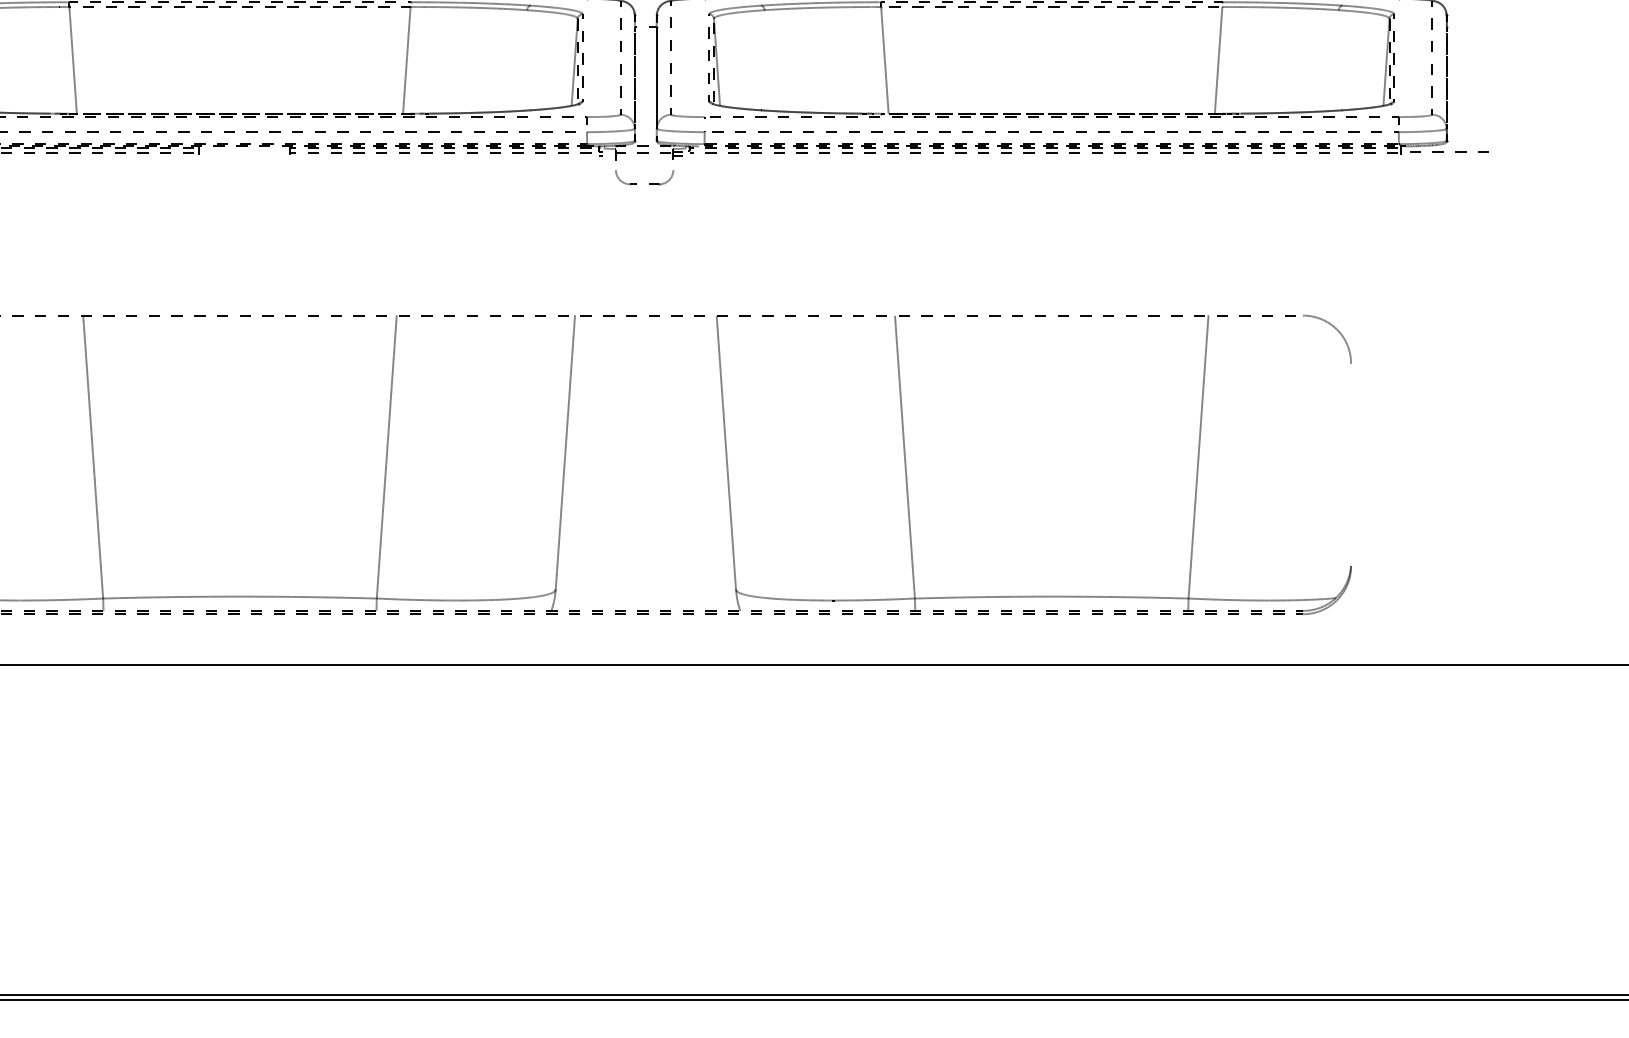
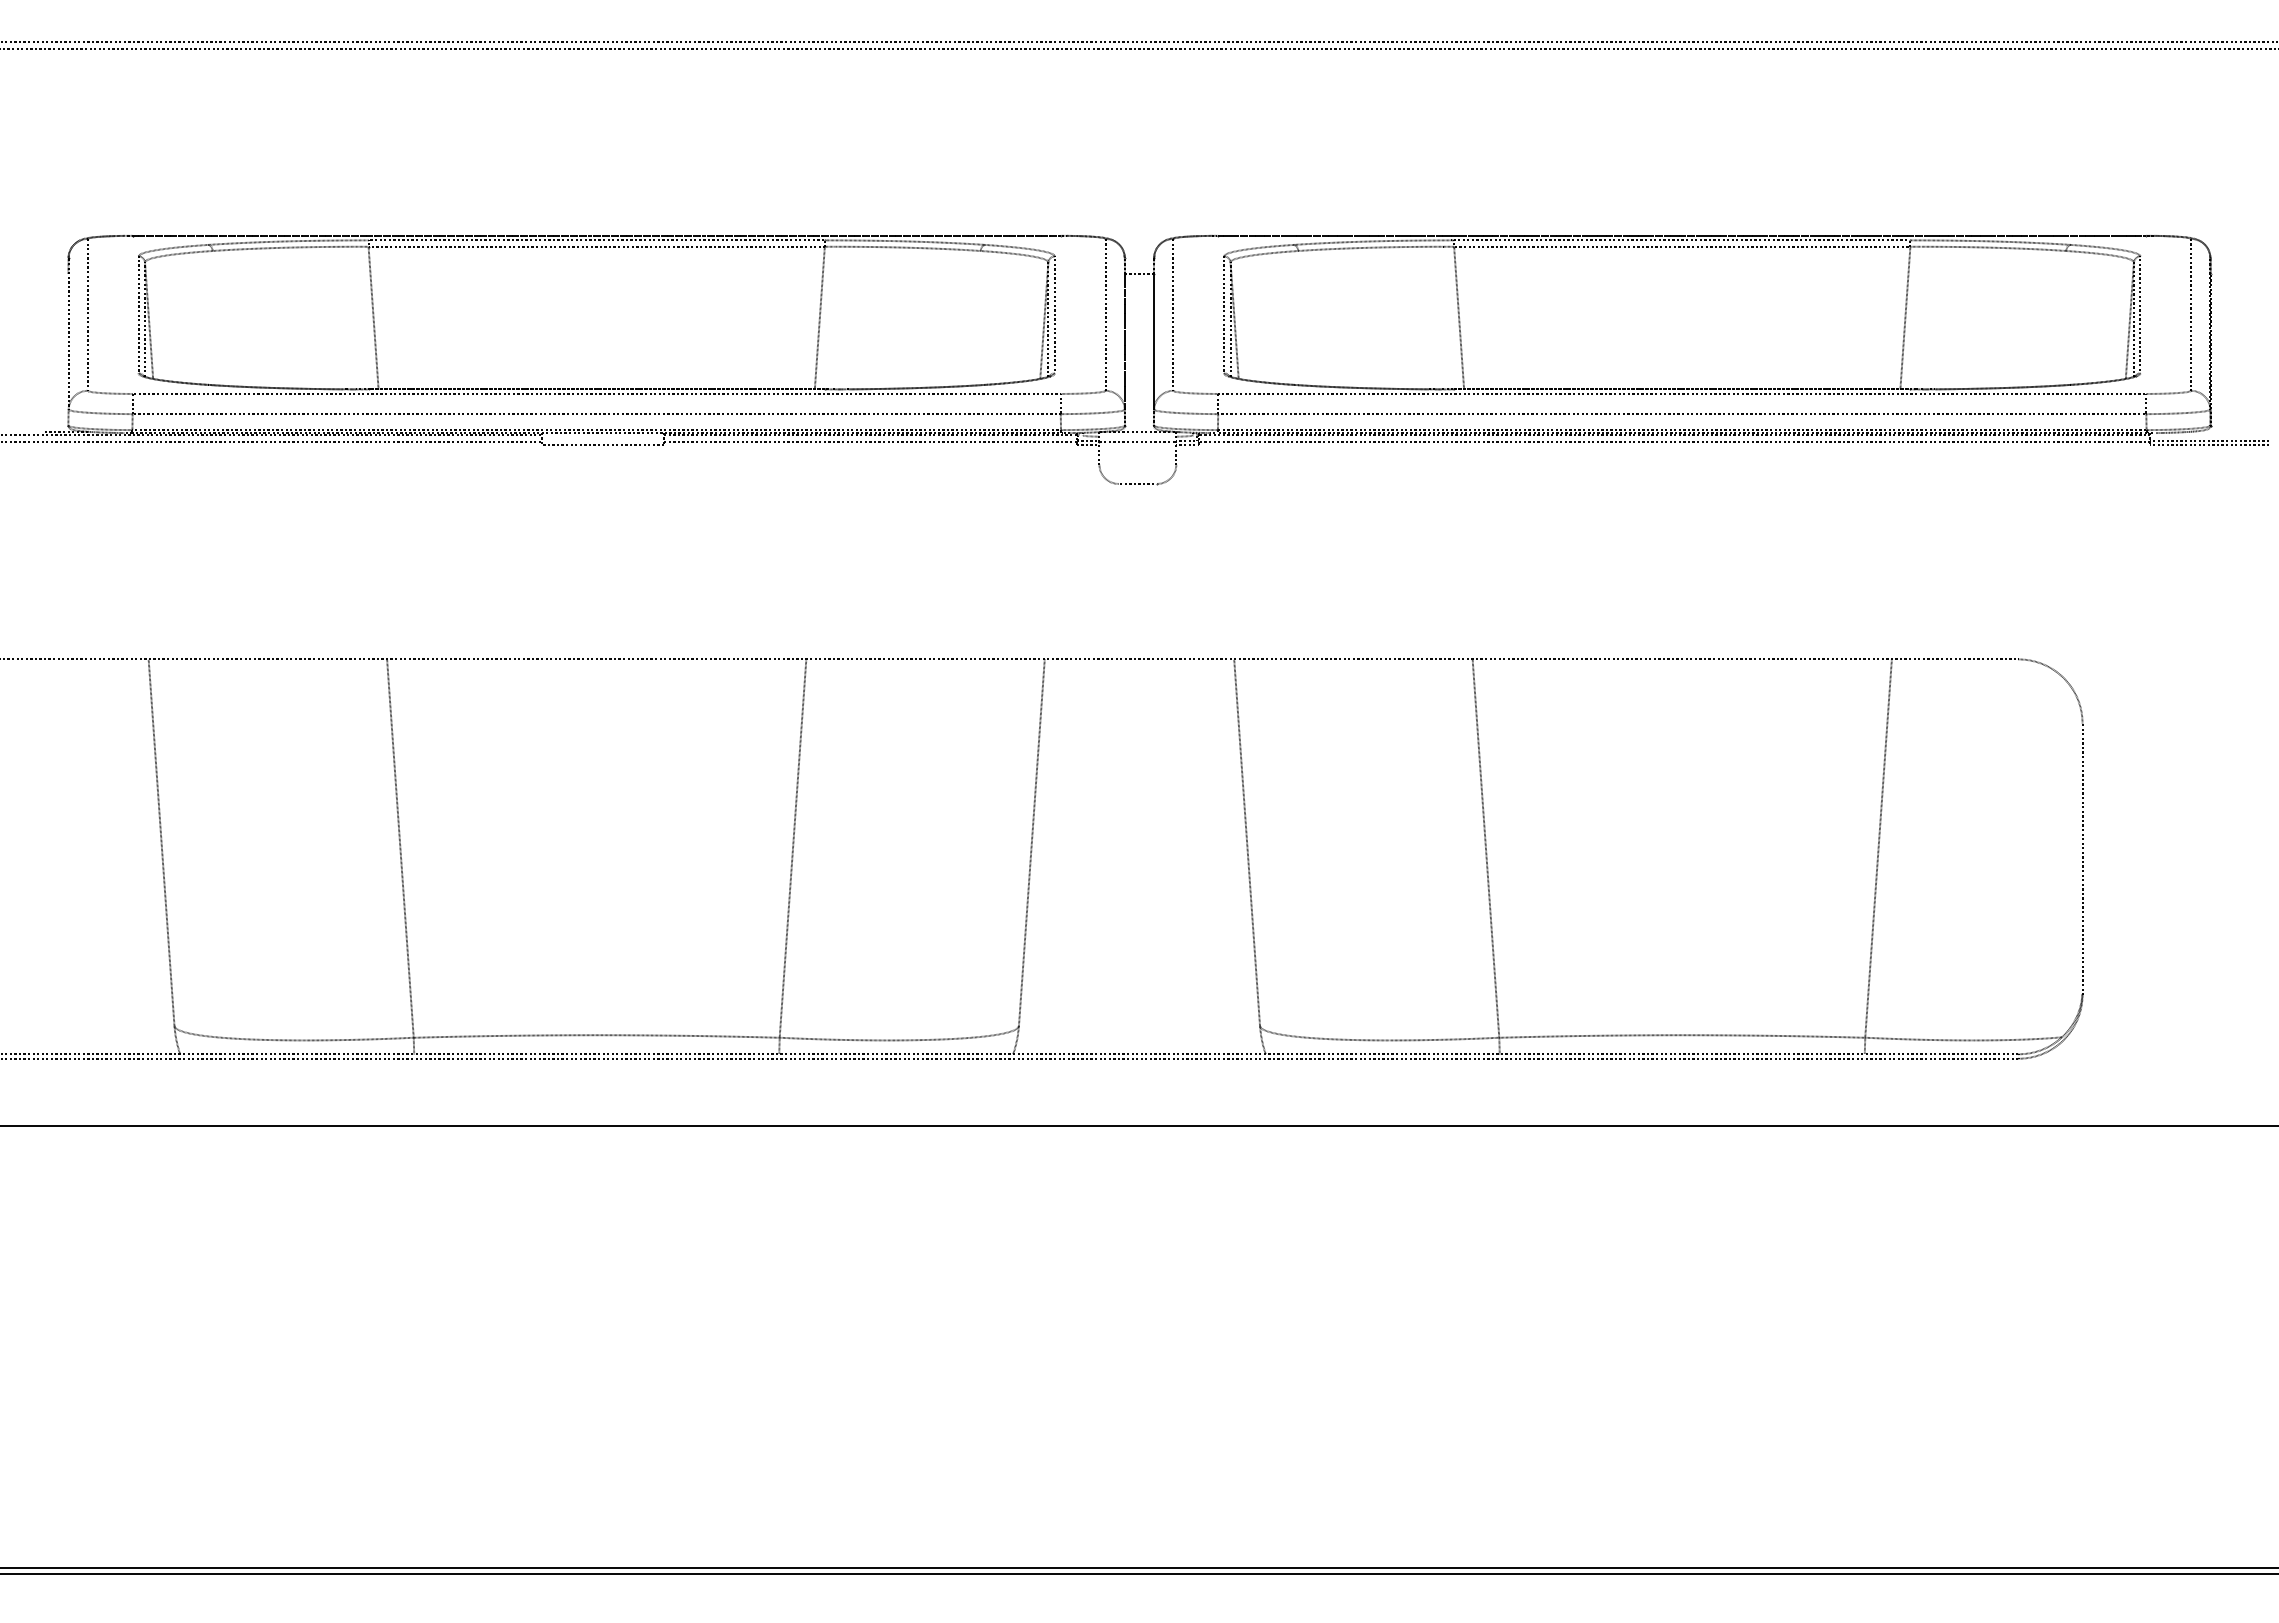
line: (244, 155) -> (602, 445), added
line: (1446, 155) -> (2210, 445), added
line: (1351, 464) -> (2082, 858), added

